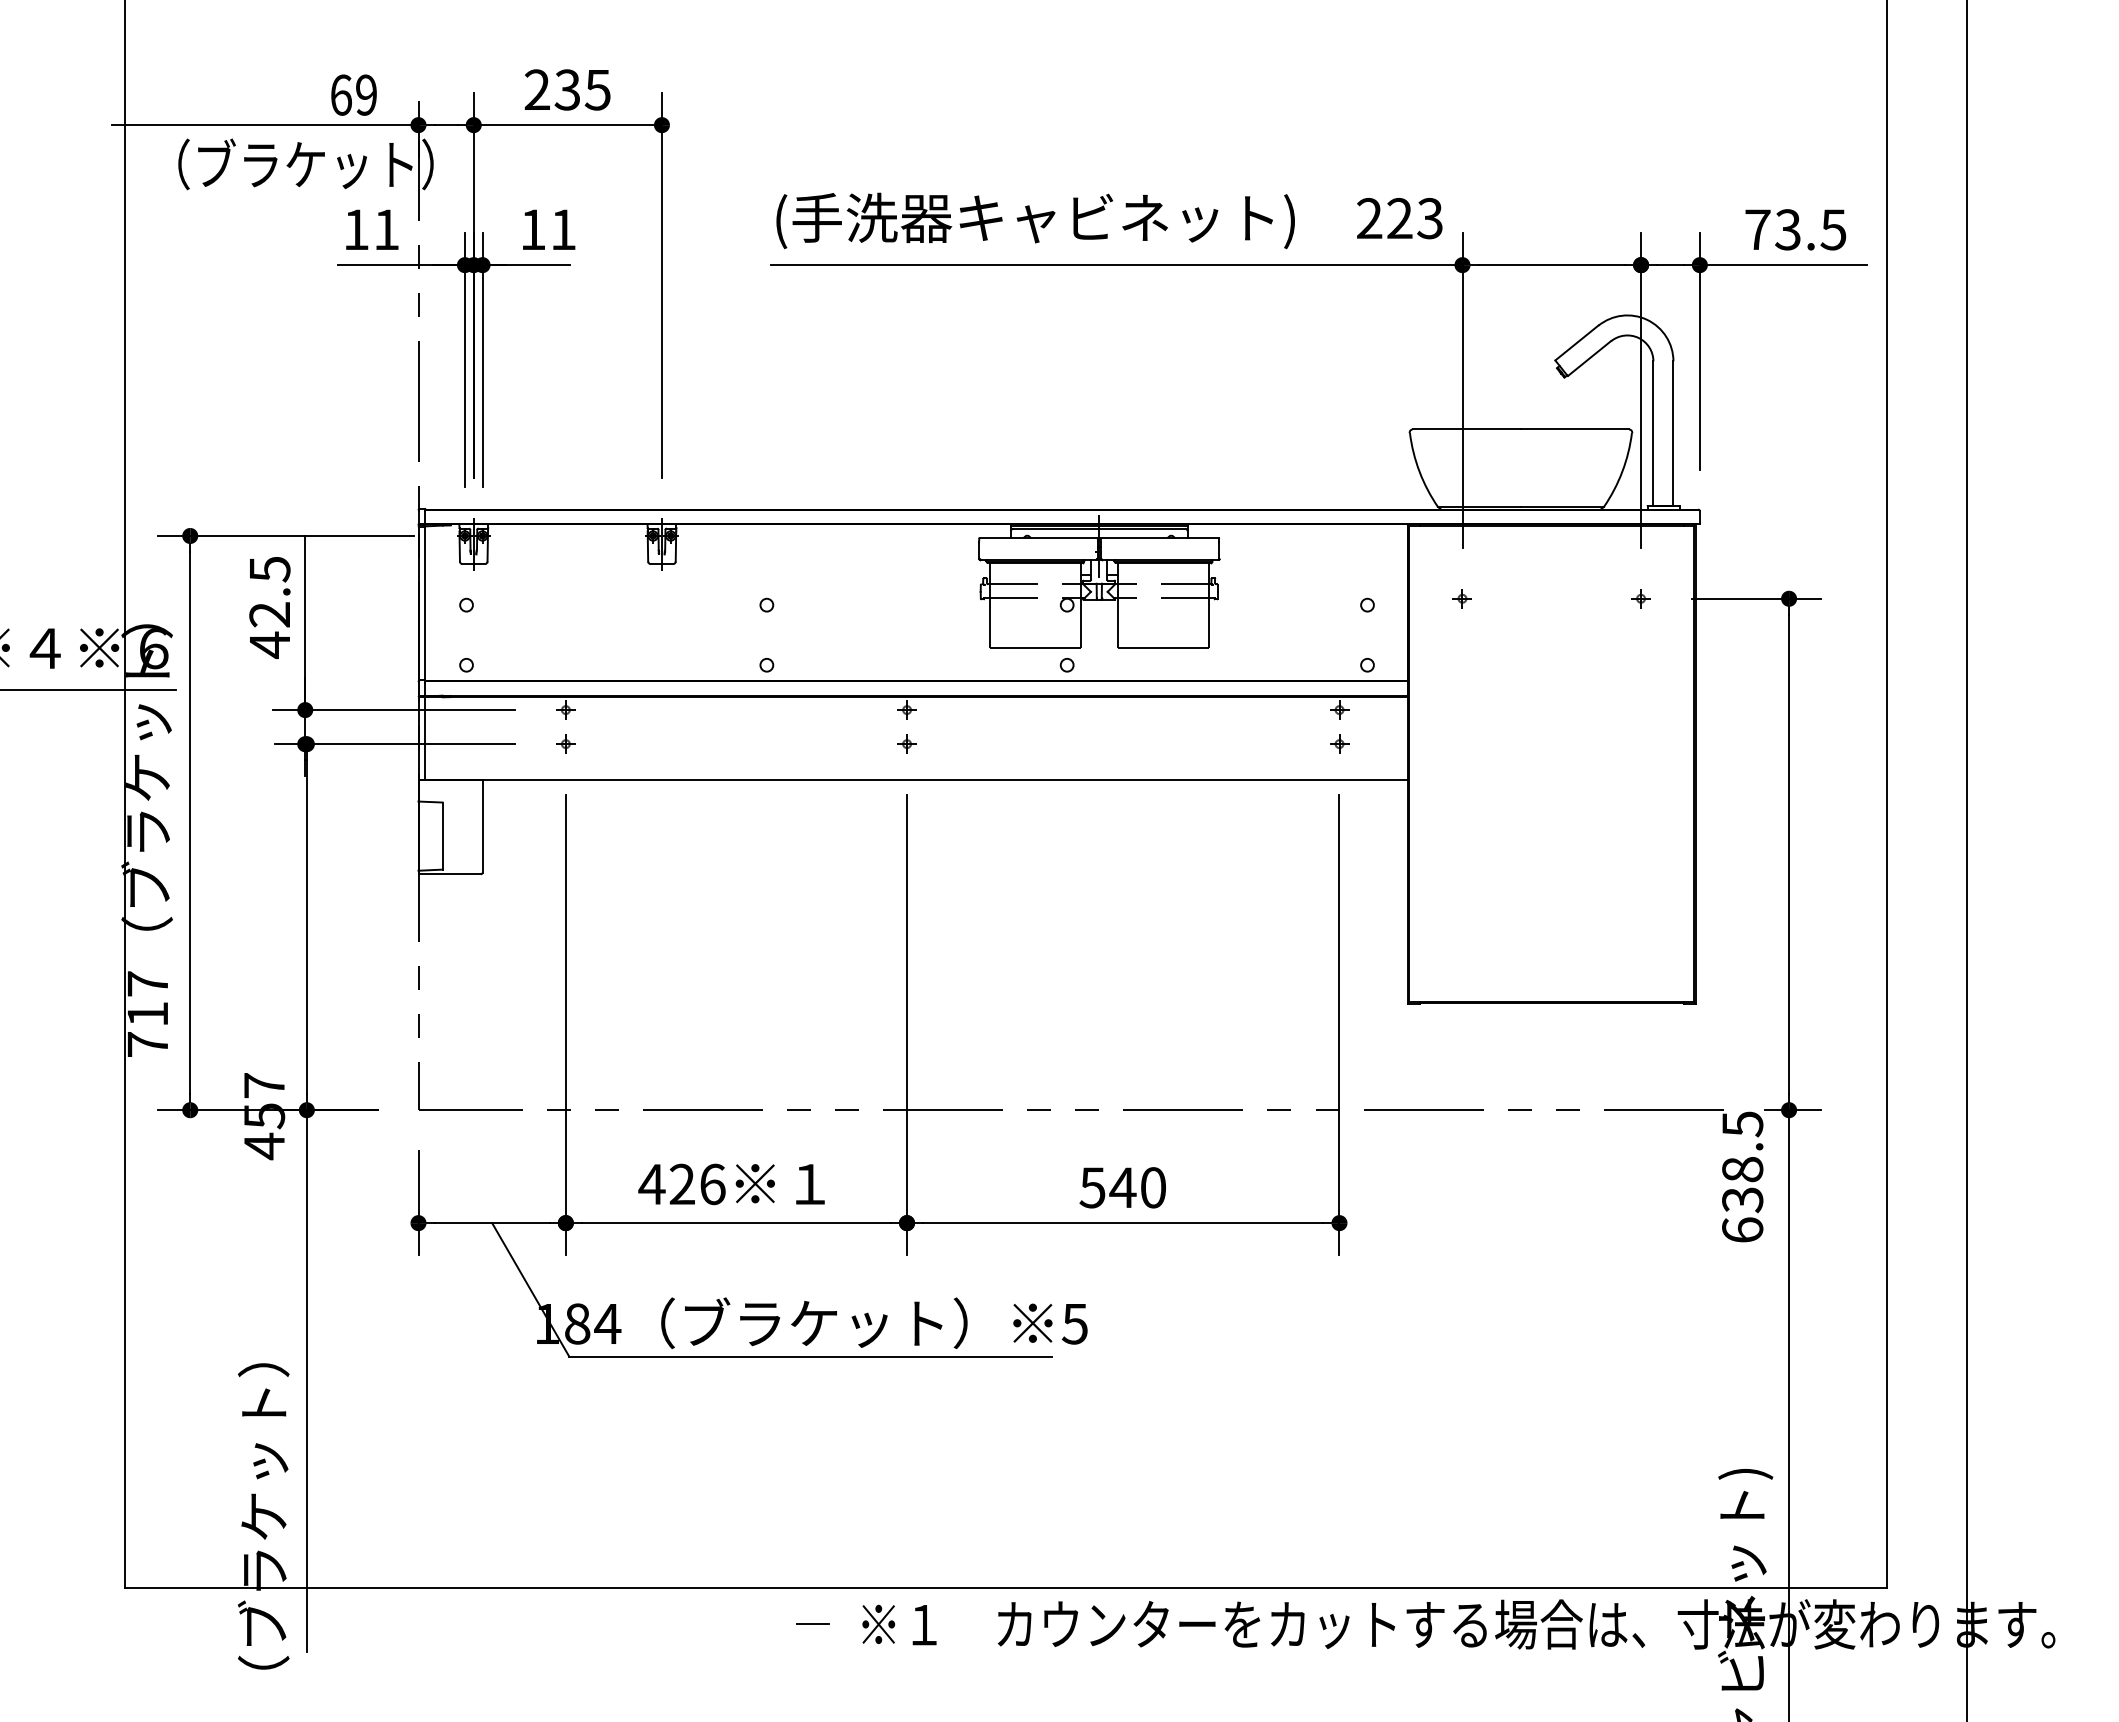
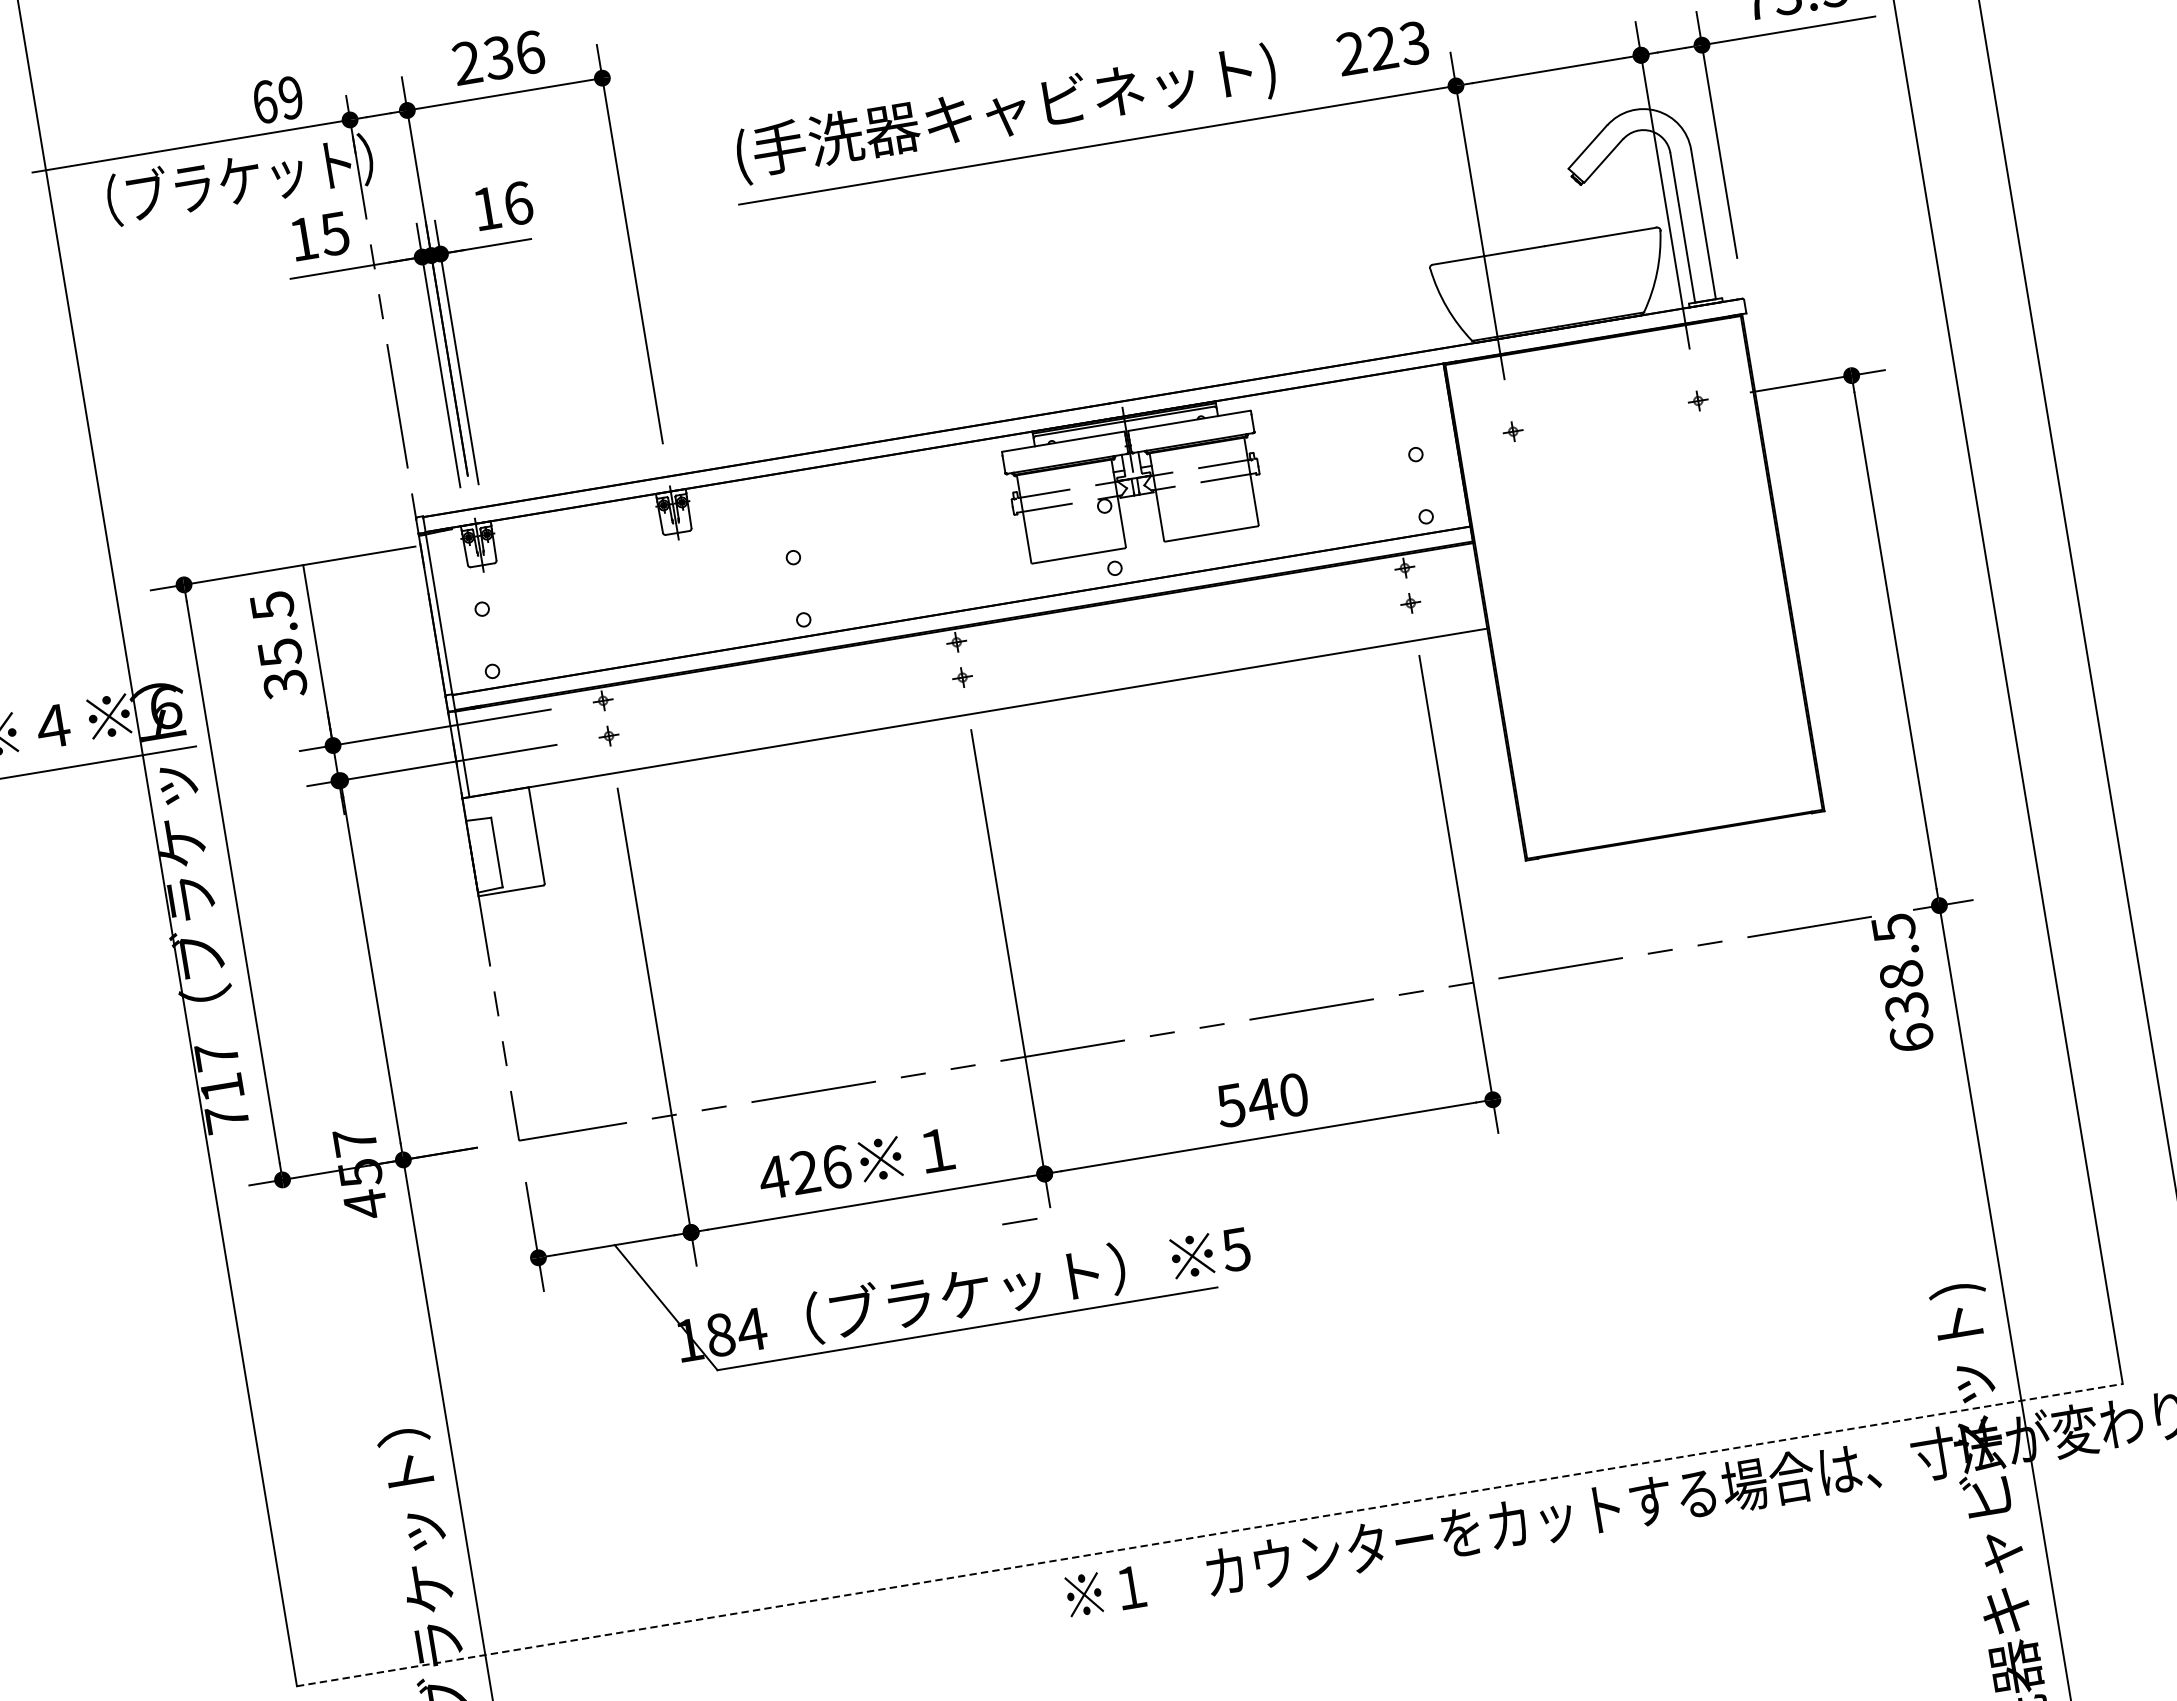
text: (597, 89) -> (529, 52), 235 -> 236
text: (386, 229) -> (334, 233), 11 -> 15
text: (563, 229) -> (518, 203), 11 -> 16
text: (269, 630) -> (282, 669), 42.5 -> 35.5
line: (1006, 1588) -> (1210, 1535), solid -> dashed
line: (812, 1623) -> (1018, 1221), moved

